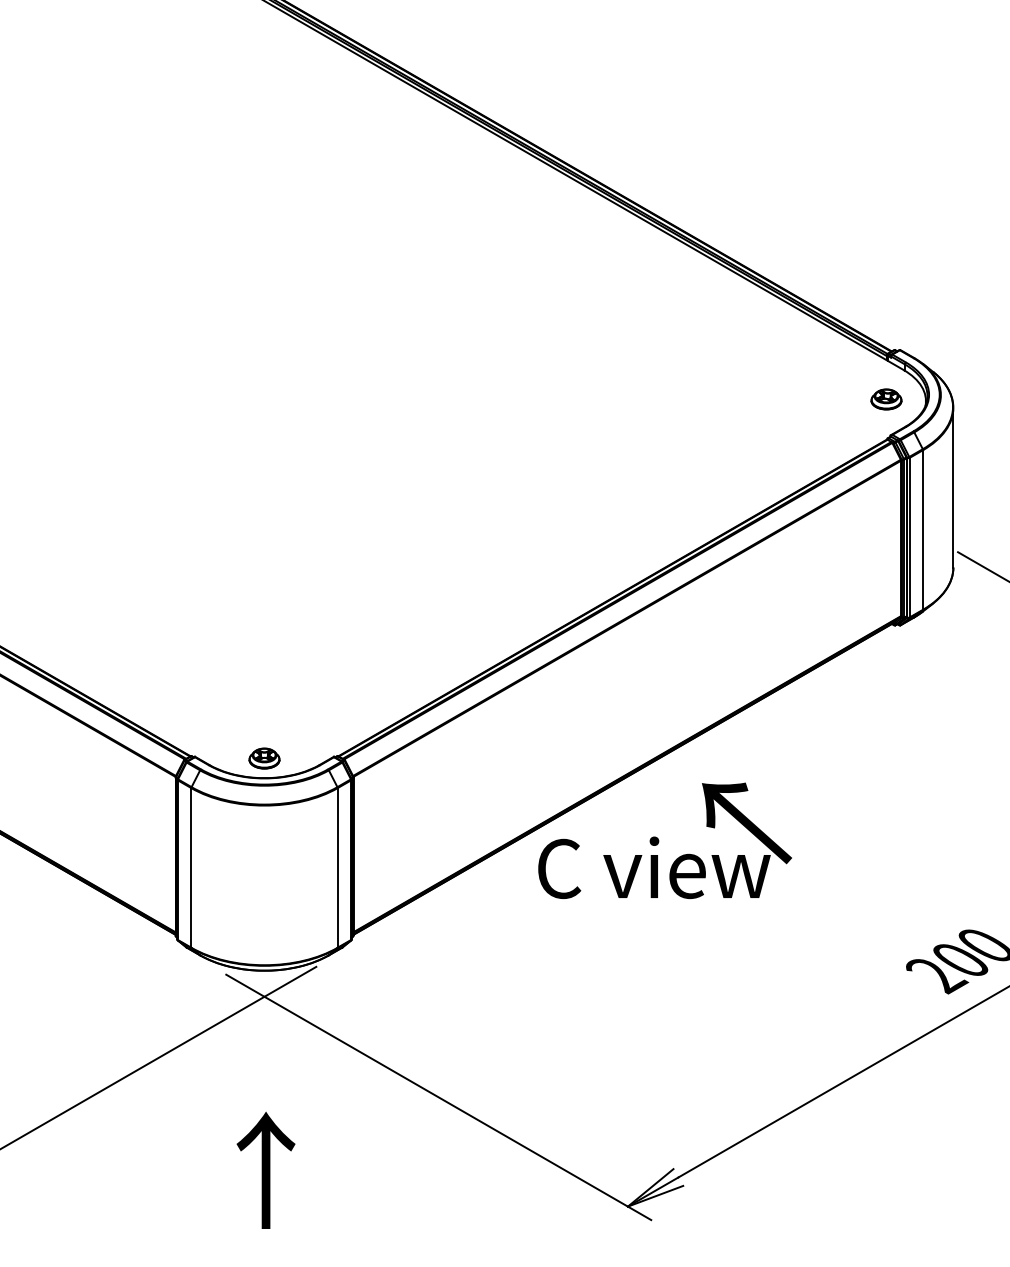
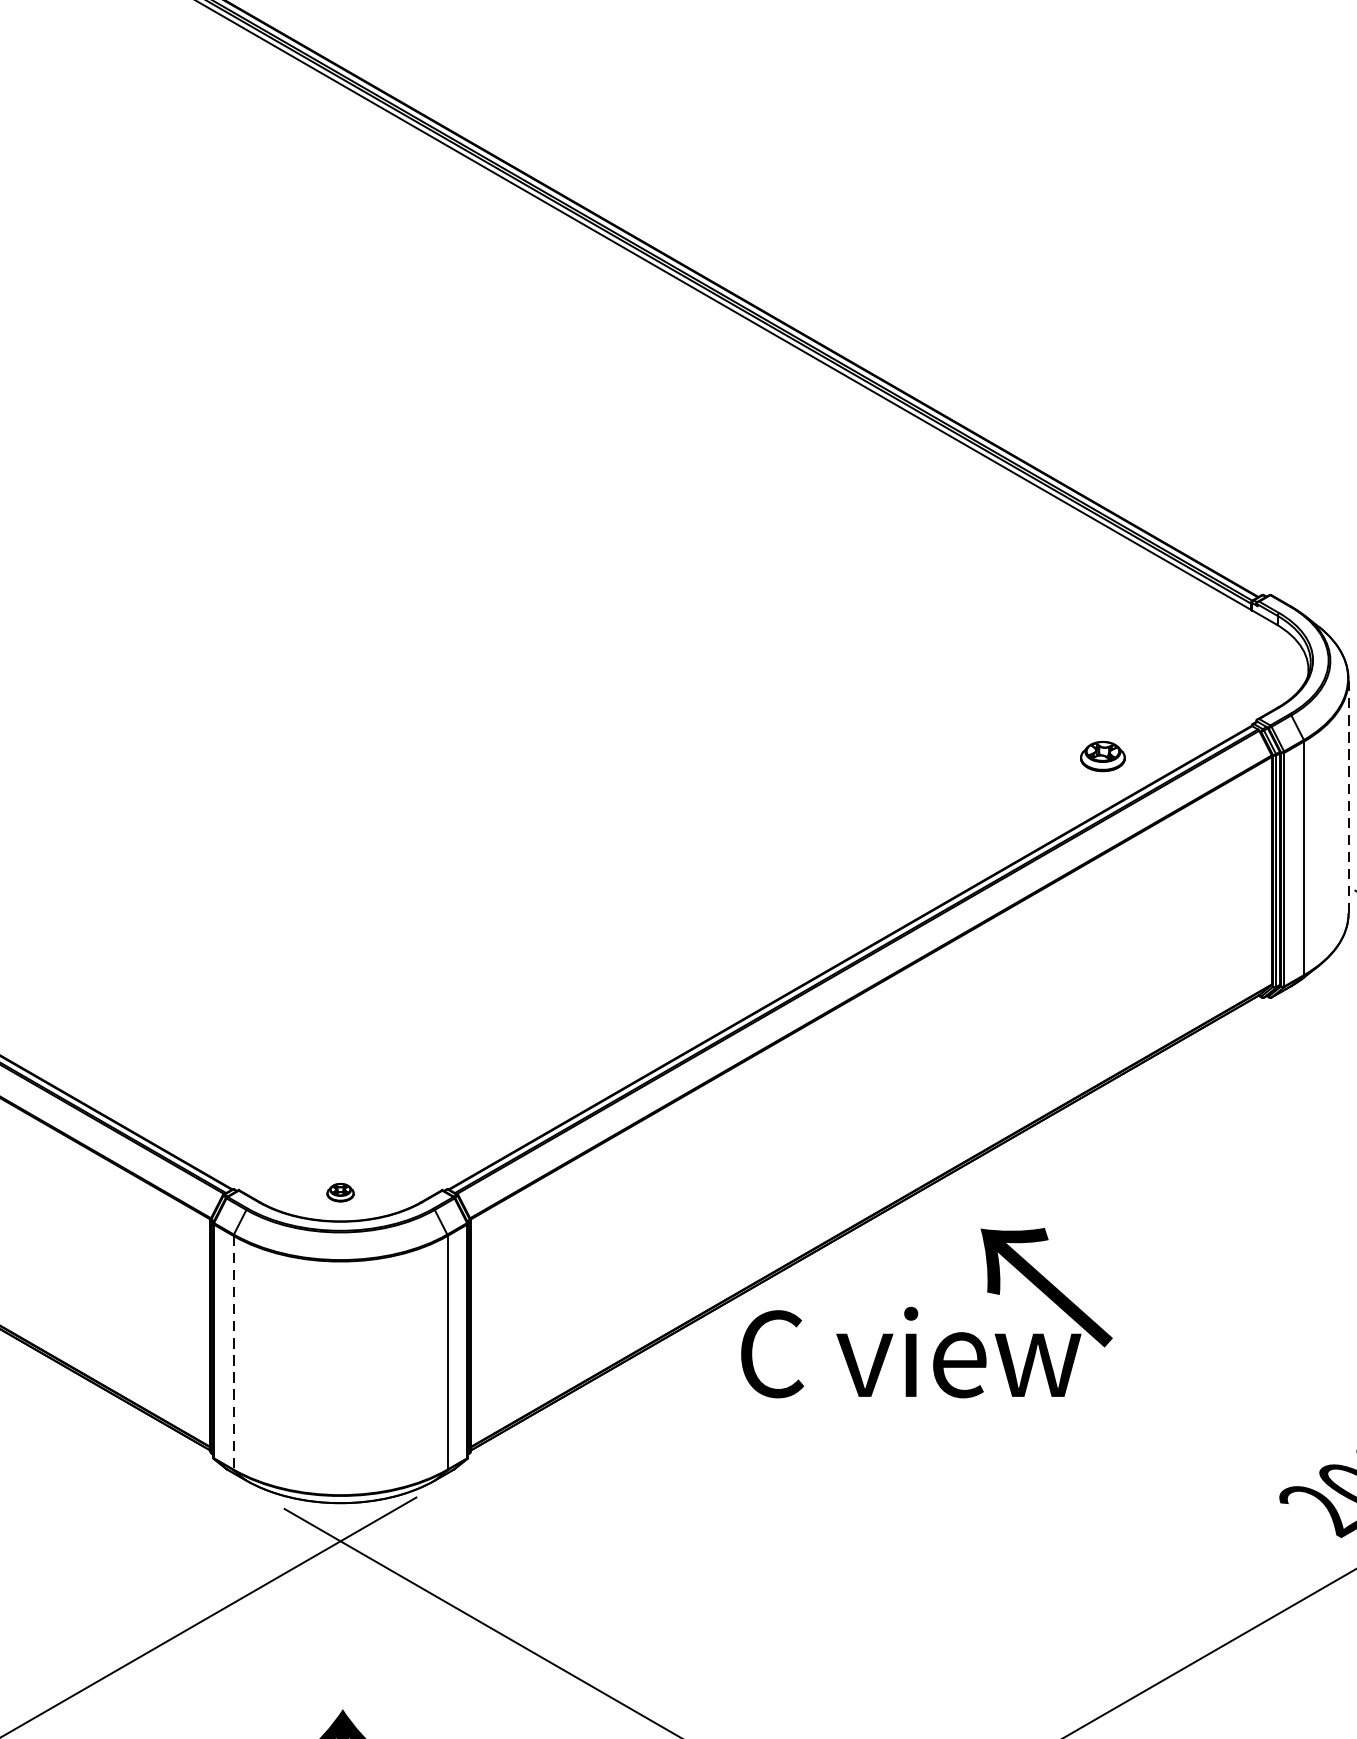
part: (886, 399) -> (1102, 756), moved
line: (953, 487) -> (1348, 796), solid -> dashed
part: (264, 758) -> (340, 1192), size x0.6
line: (191, 867) -> (233, 1352), solid -> dashed

